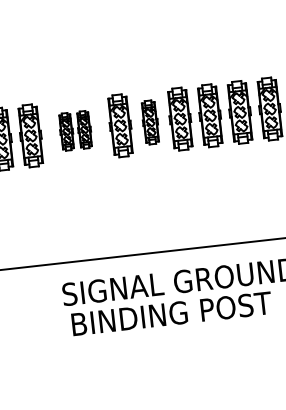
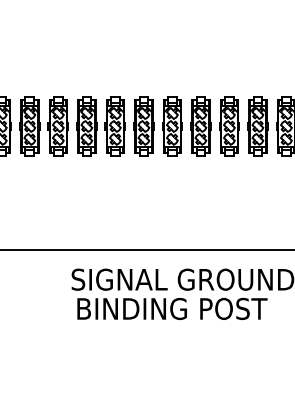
part: (150, 122) -> (172, 126), size x1.43
part: (75, 130) -> (100, 126), size x1.67

